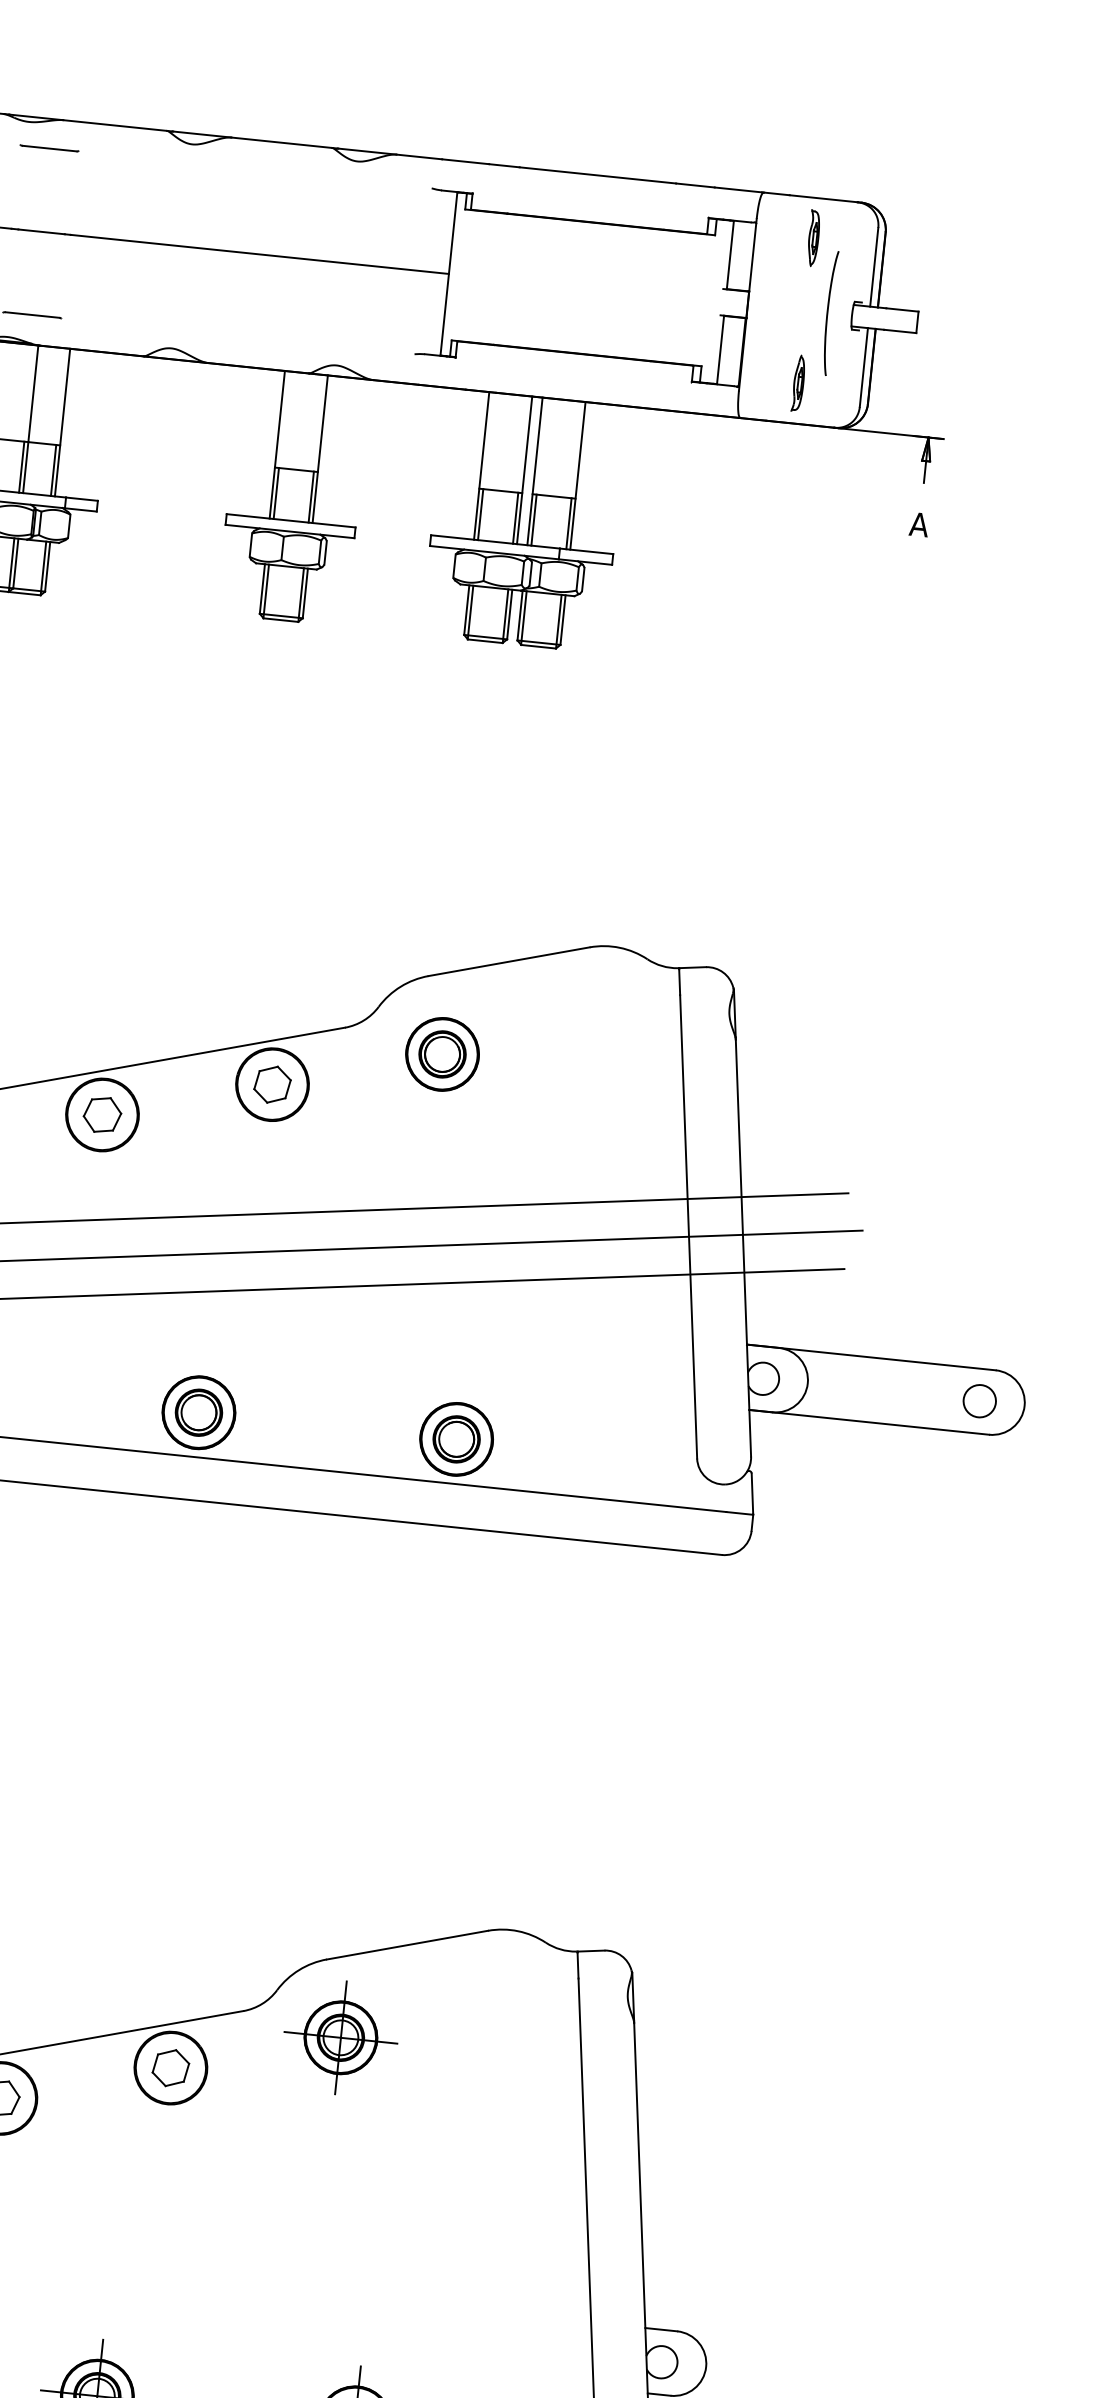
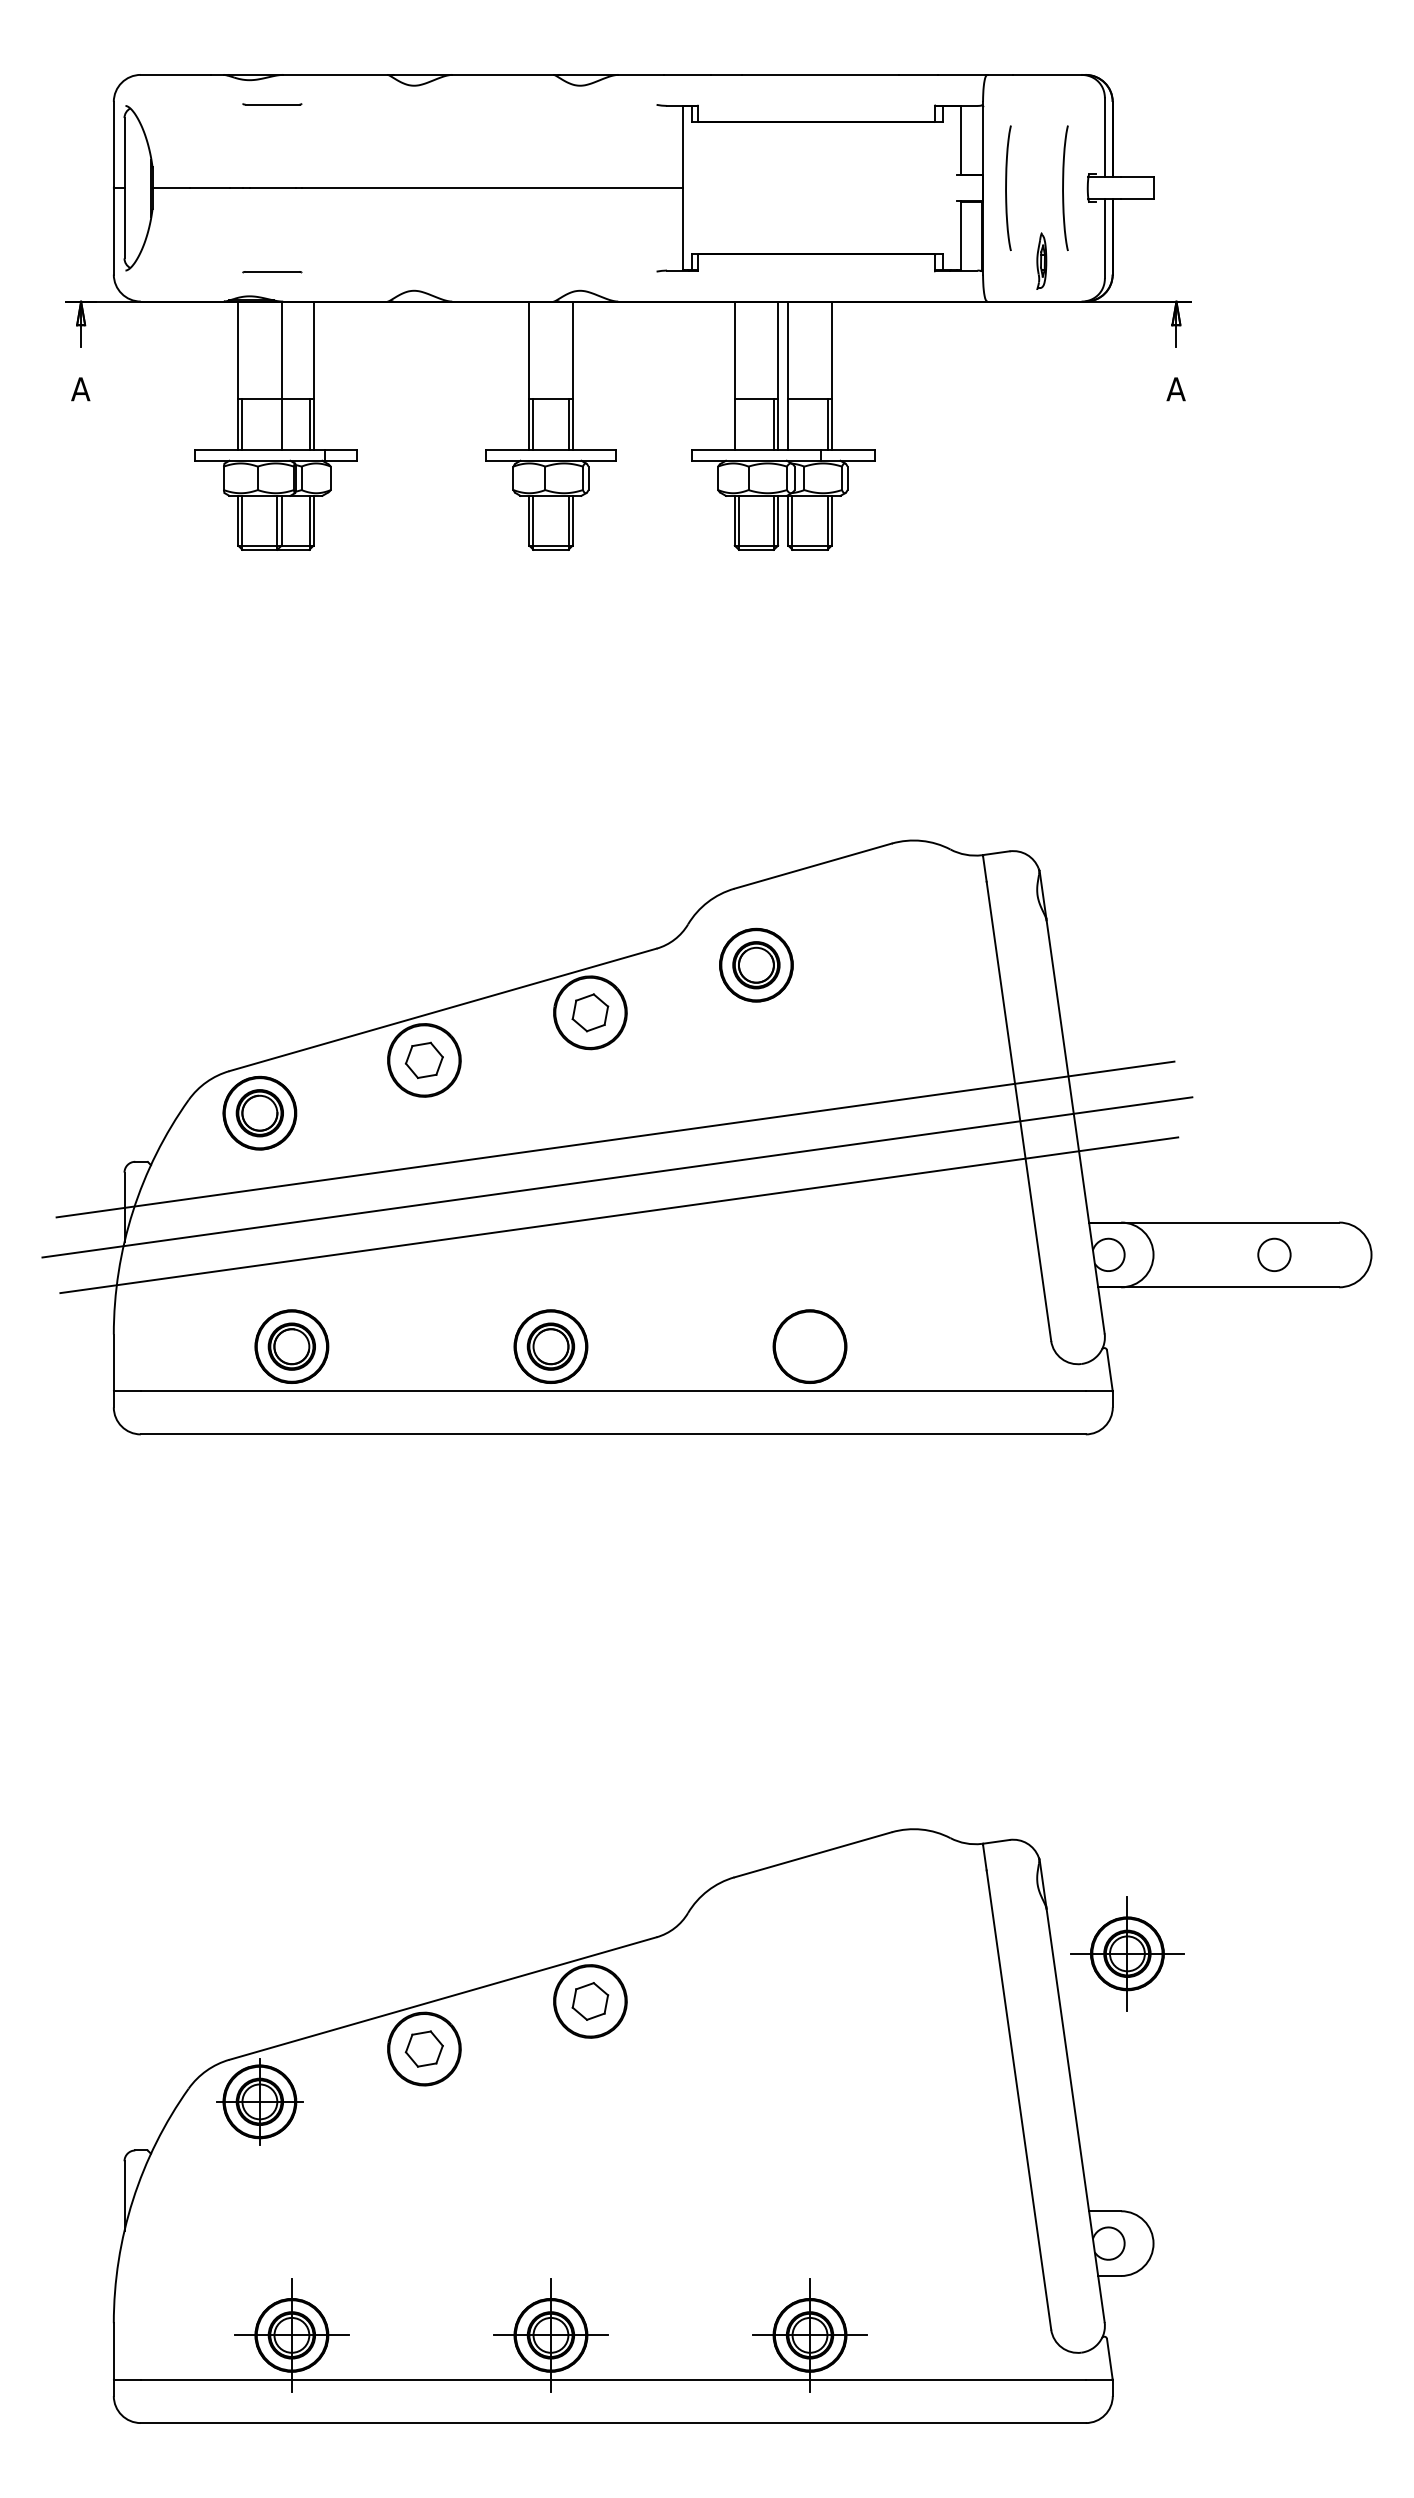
part: (813, 238) -> (1041, 115), removed
curve: (771, 306) -> (1006, 187), added
line: (21, 467) -> (277, 424), removed
line: (480, 514) -> (738, 424), removed
line: (534, 520) -> (792, 424), removed
circle: (979, 1400) -> (1274, 1254), moved
part: (456, 1439) -> (809, 1346), removed
part: (341, 2037) -> (1127, 1953), moved

